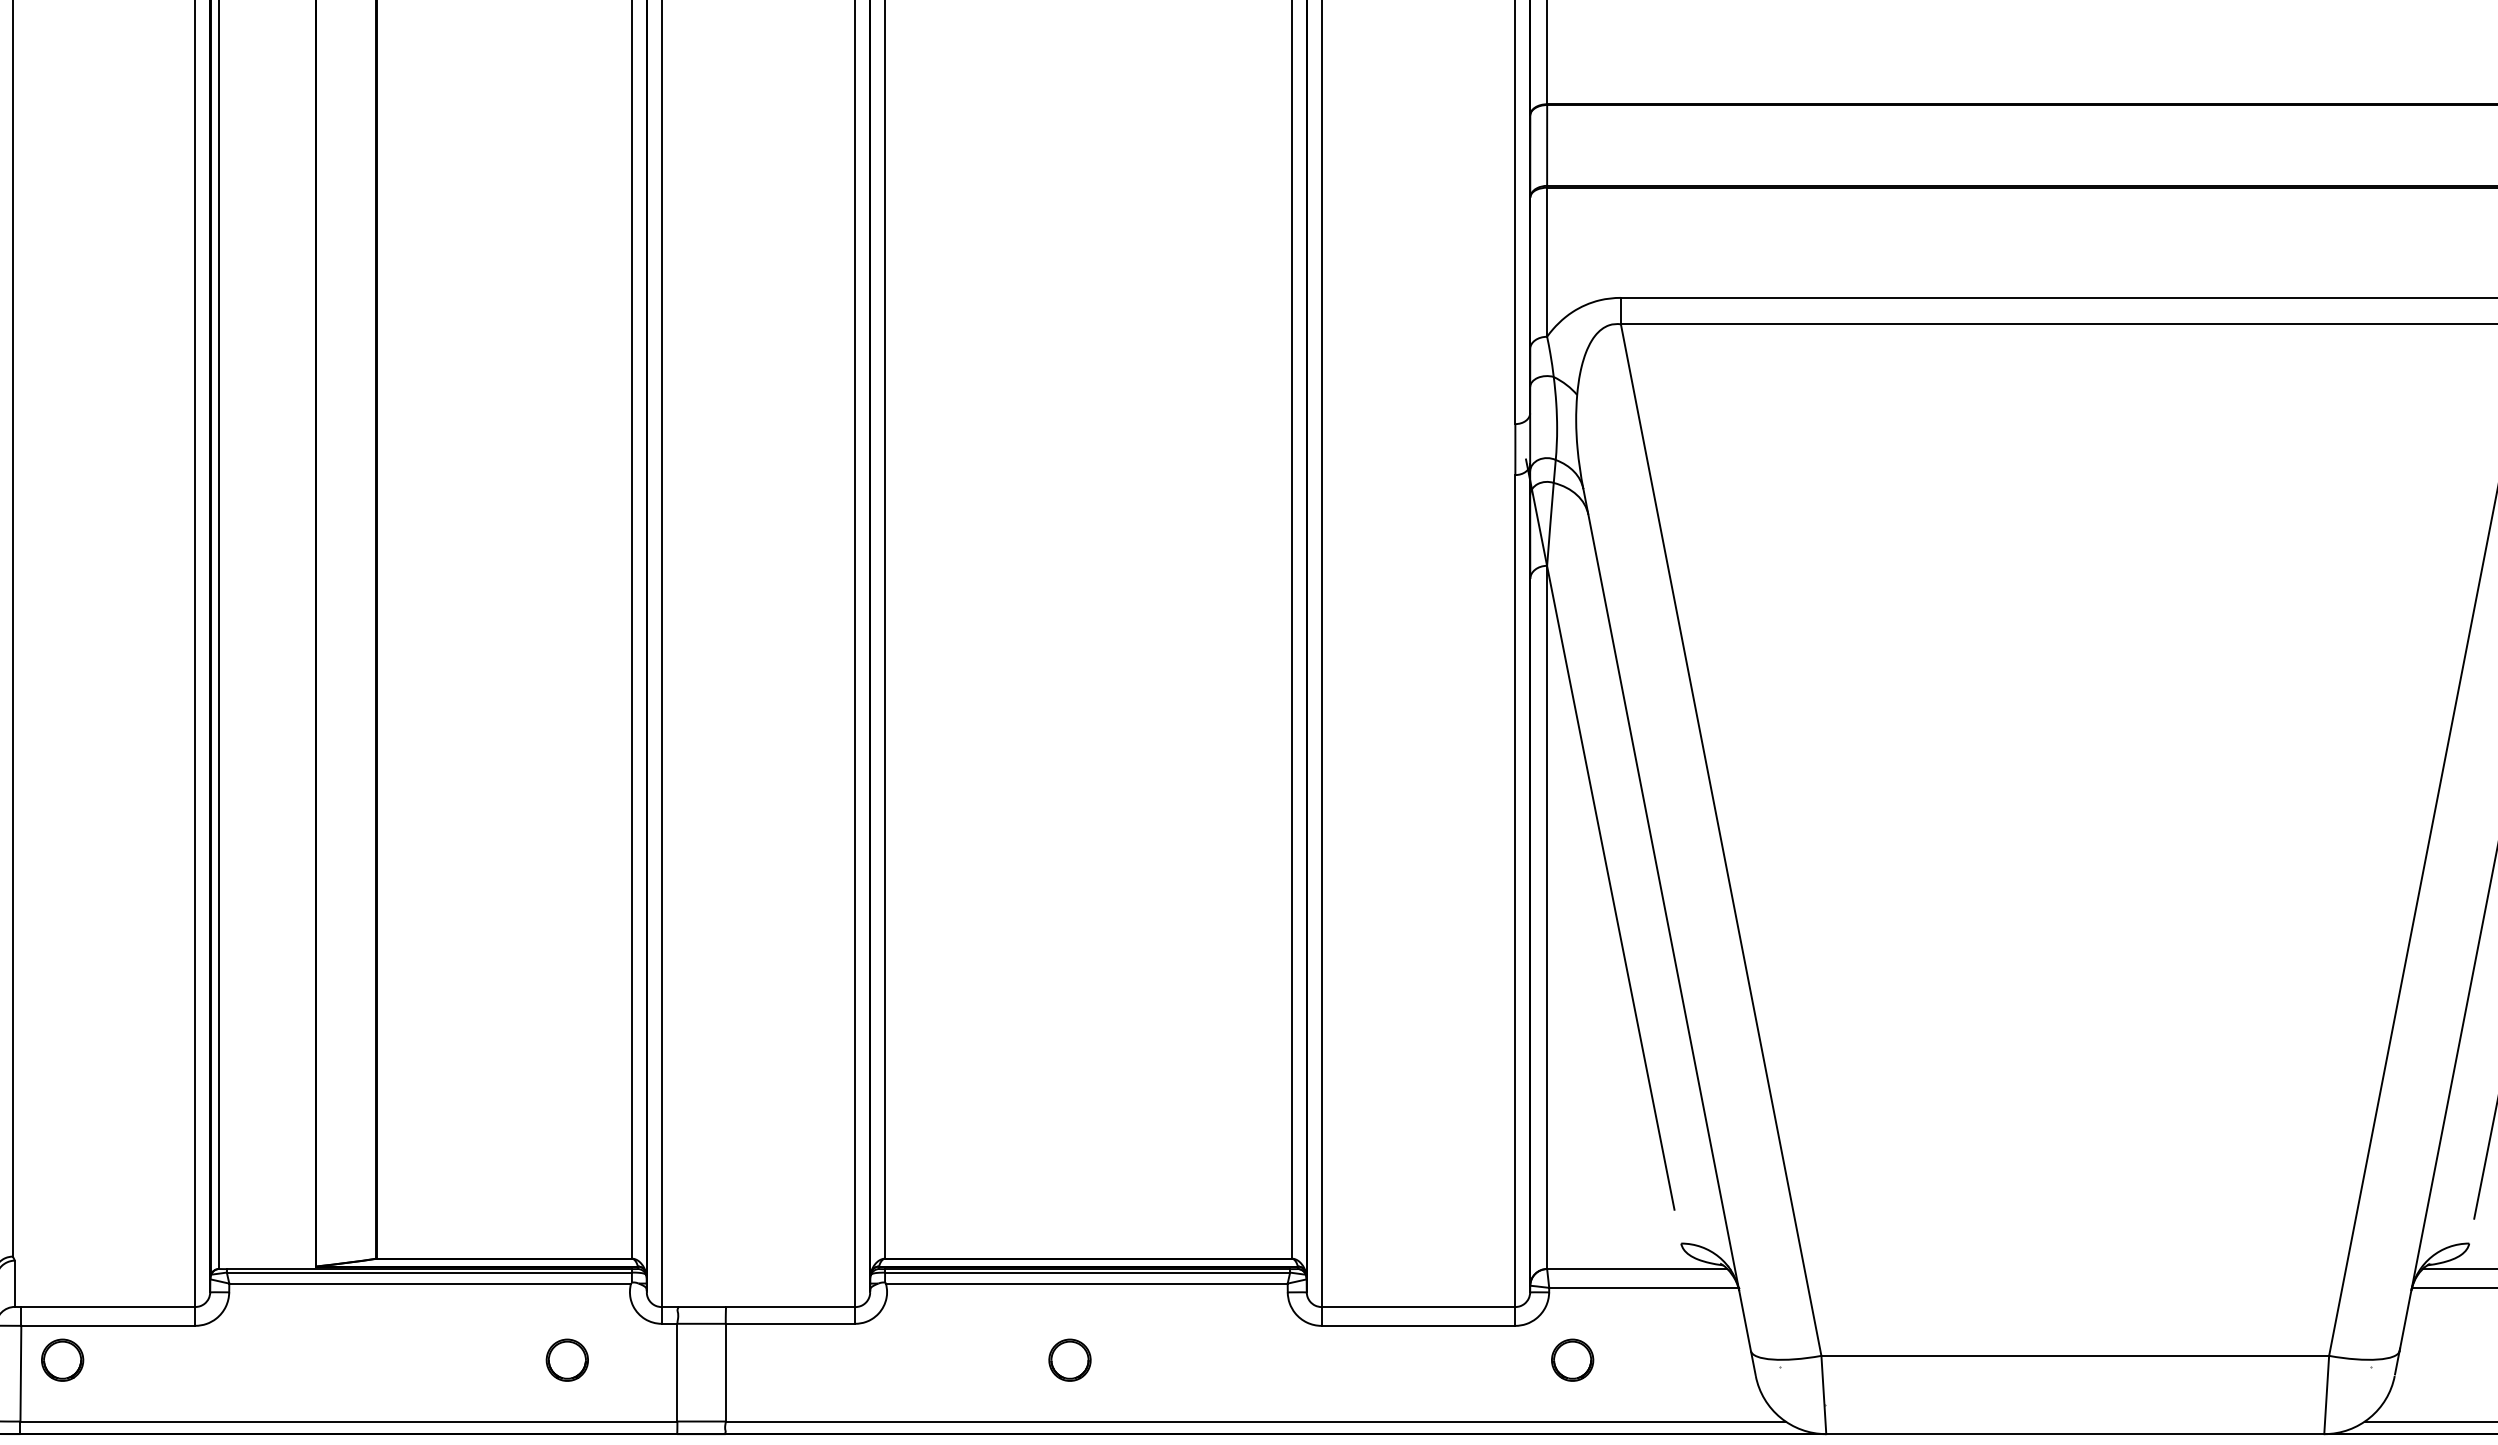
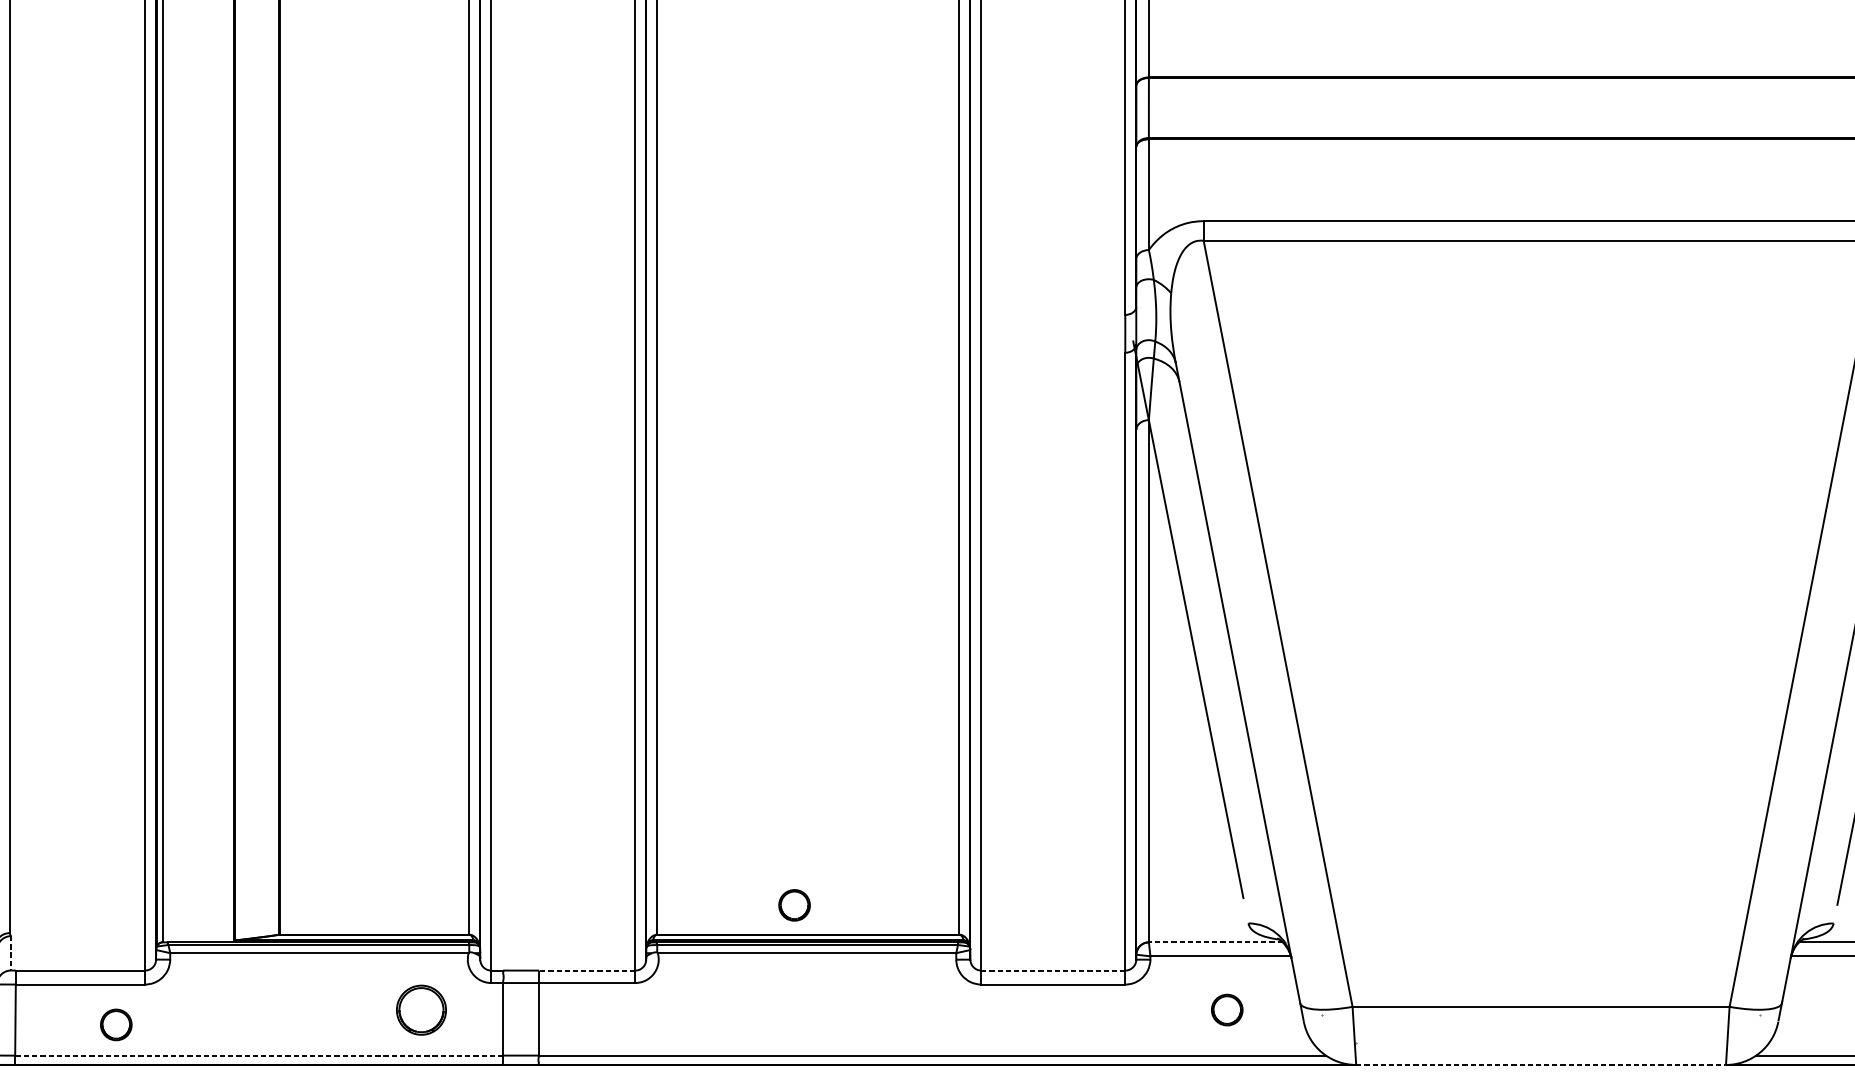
line: (1636, 1269) -> (1215, 942), solid -> dashed
line: (14, 1284) -> (10, 953), solid -> dashed
line: (790, 1307) -> (587, 970), solid -> dashed
line: (1418, 1307) -> (1053, 970), solid -> dashed
part: (62, 1359) -> (116, 1024), moved
part: (566, 1359) -> (420, 1009), size x1.6
part: (1069, 1359) -> (794, 904), moved
part: (1572, 1359) -> (1227, 1009), moved
line: (348, 1421) -> (258, 1055), solid -> dashed
line: (2075, 1434) -> (1541, 1065), solid -> dashed

